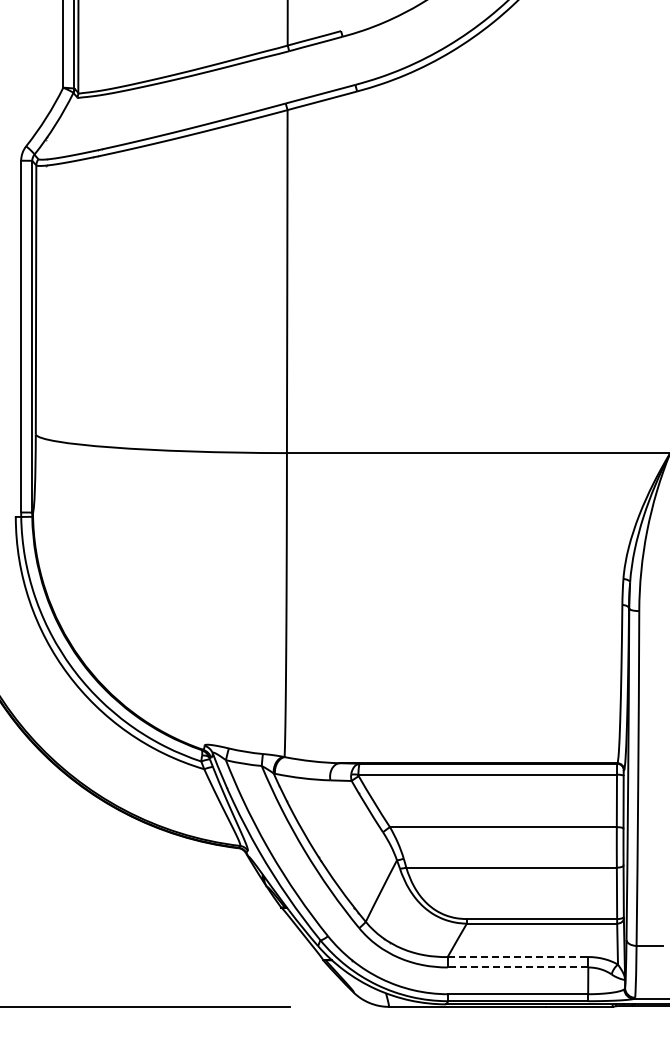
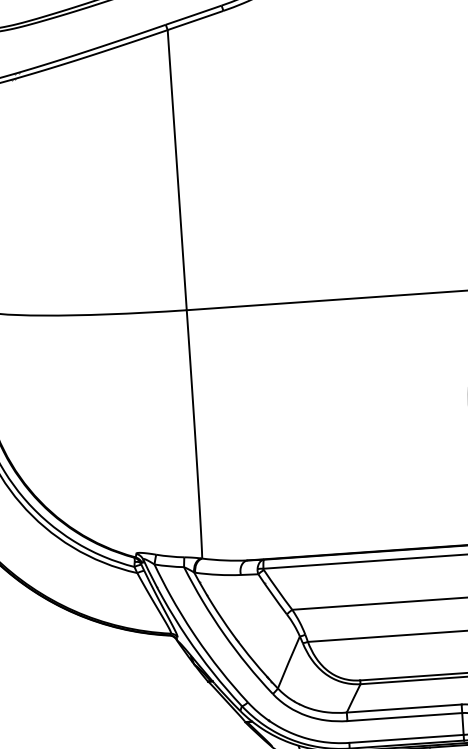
line: (518, 957) -> (404, 708), dashed -> solid
line: (517, 967) -> (404, 717), dashed -> solid

